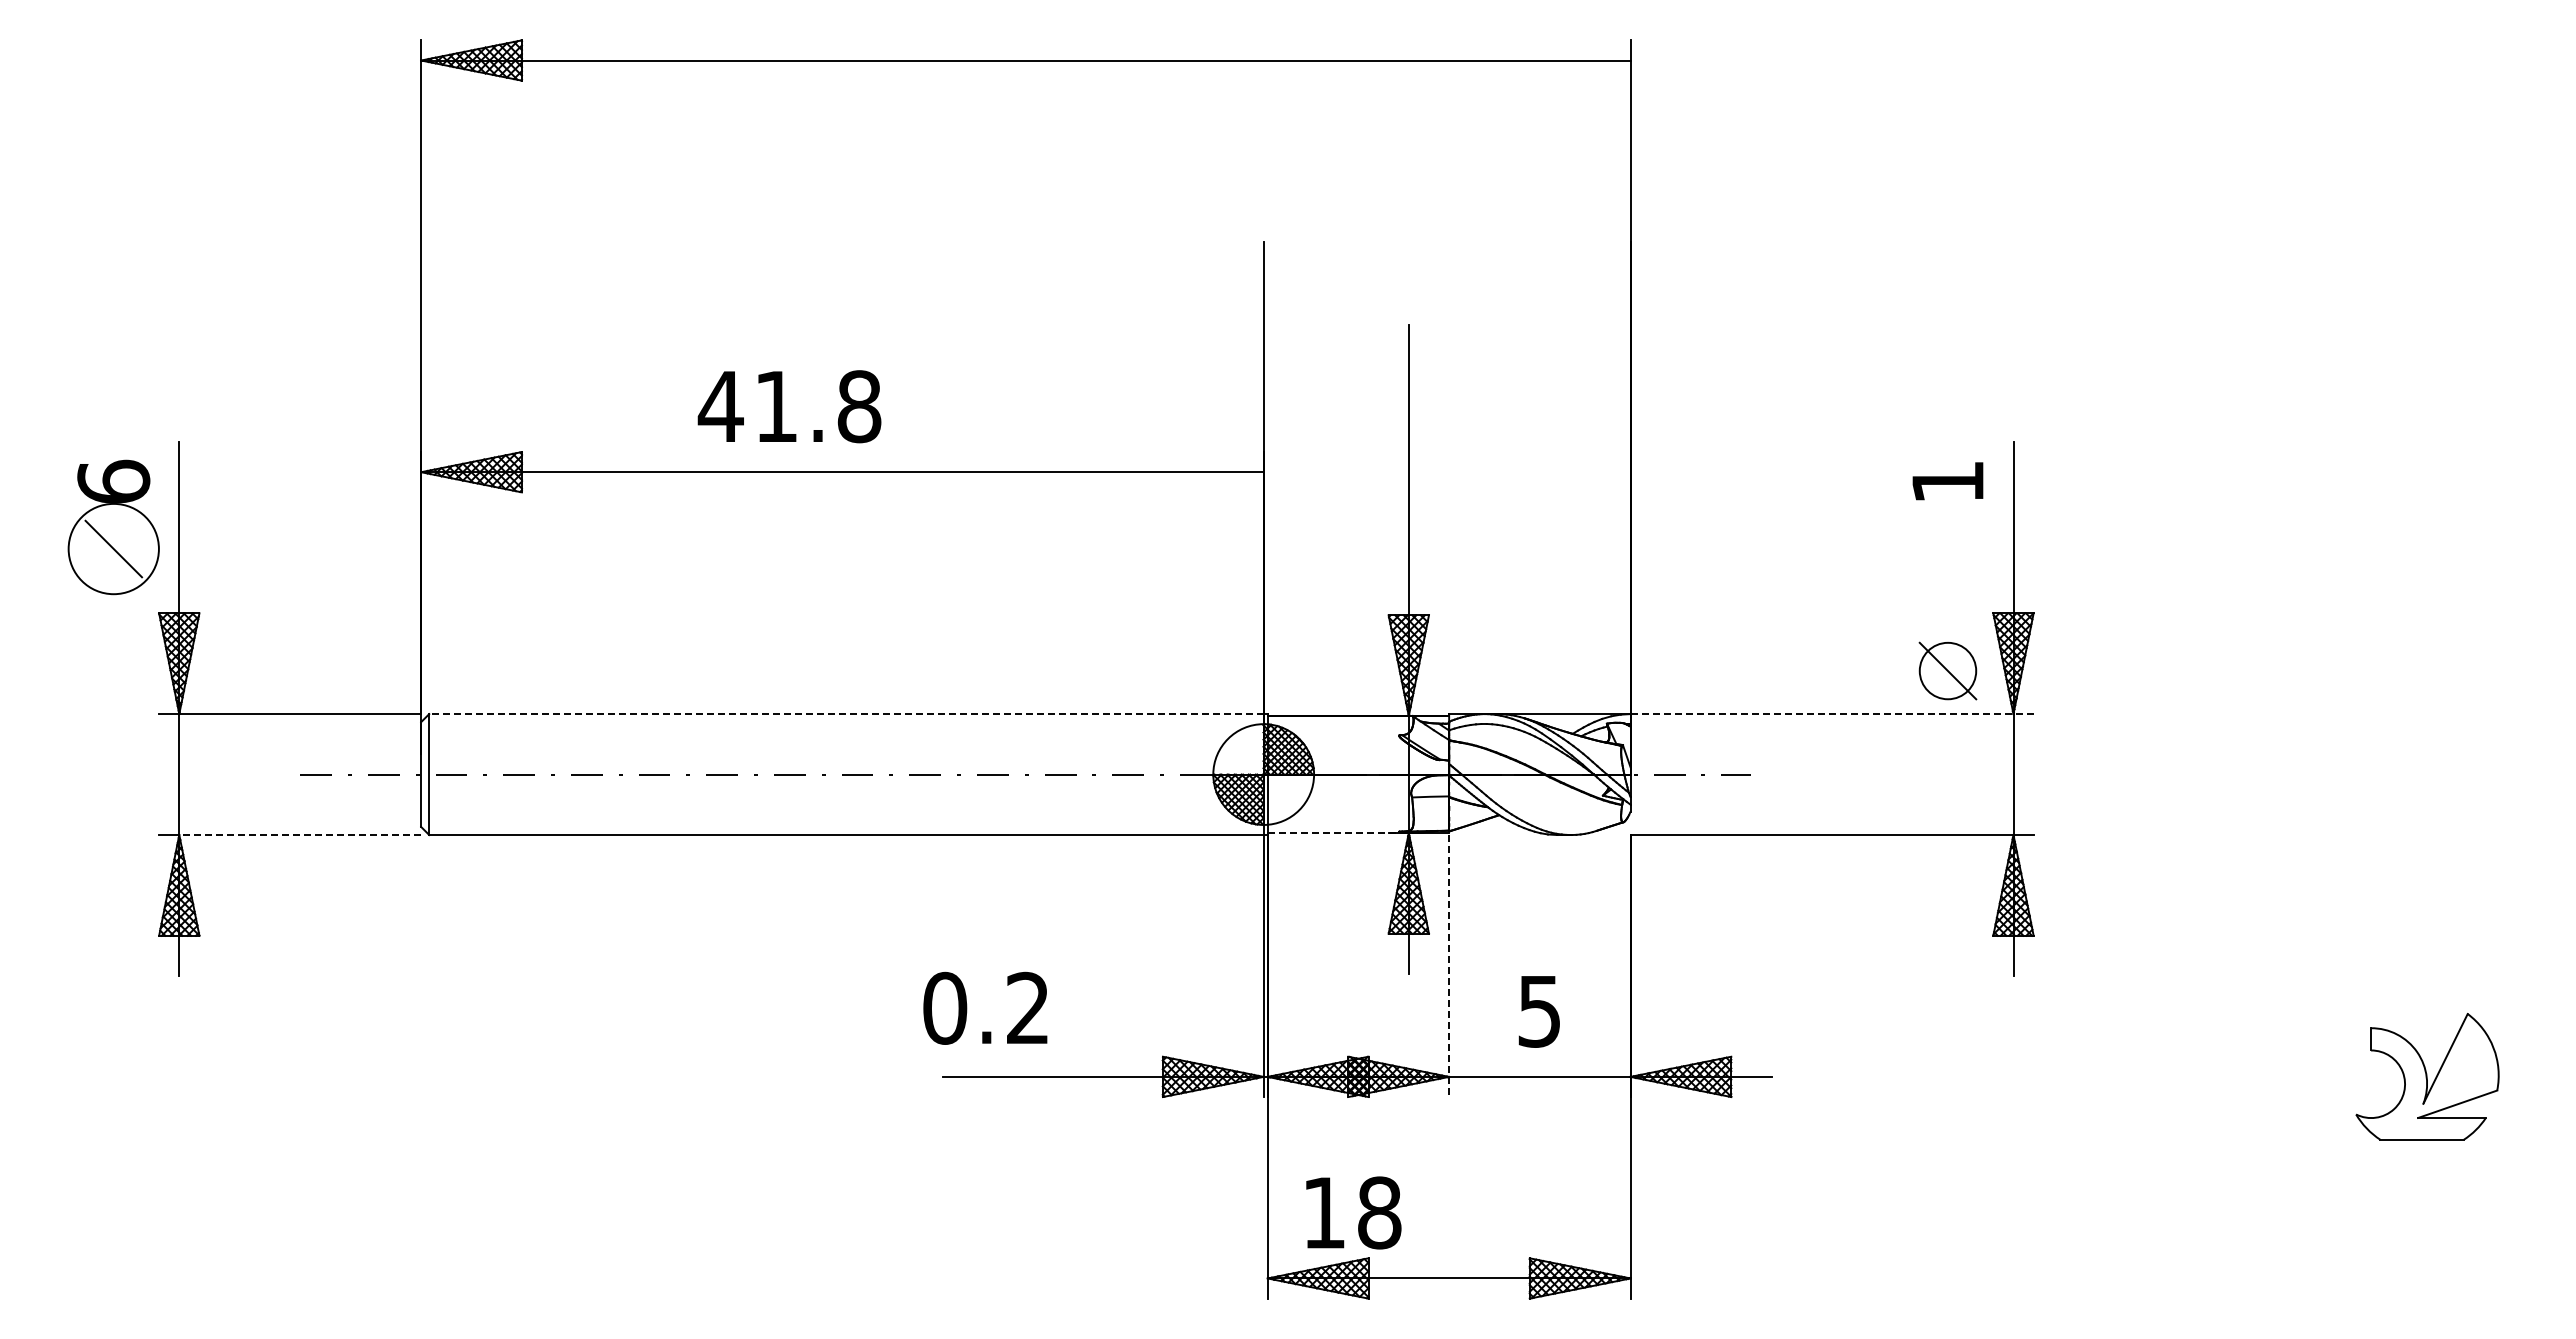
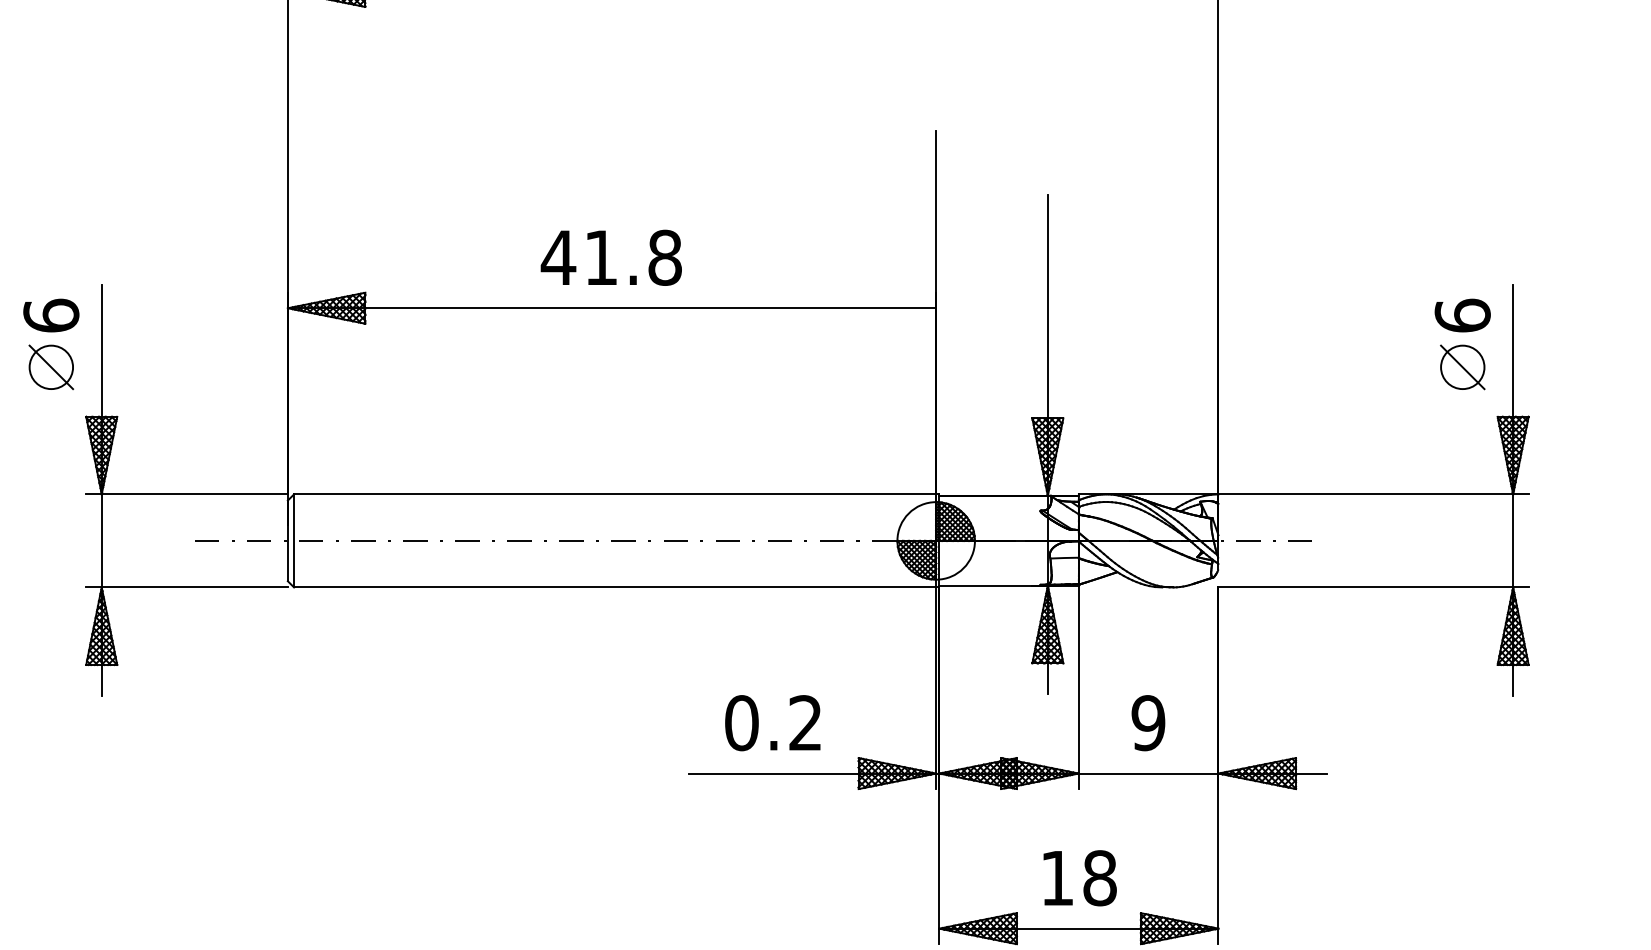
text: (789, 406) -> (611, 257), moved
text: (1947, 481) -> (1462, 315), 1 -> 6
circle: (113, 548) -> (51, 366), size x0.62
part: (1947, 670) -> (1462, 366), moved
line: (845, 714) -> (614, 494), dashed -> solid
line: (1832, 714) -> (1373, 494), dashed -> solid
line: (1339, 833) -> (994, 586), dashed -> solid
line: (300, 835) -> (195, 587), dashed -> solid
line: (1449, 966) -> (1079, 688), dashed -> solid
text: (985, 1007) -> (772, 722), moved
text: (1539, 1010) -> (1148, 722), 5 -> 9
text: (1353, 1212) -> (1079, 877), moved

